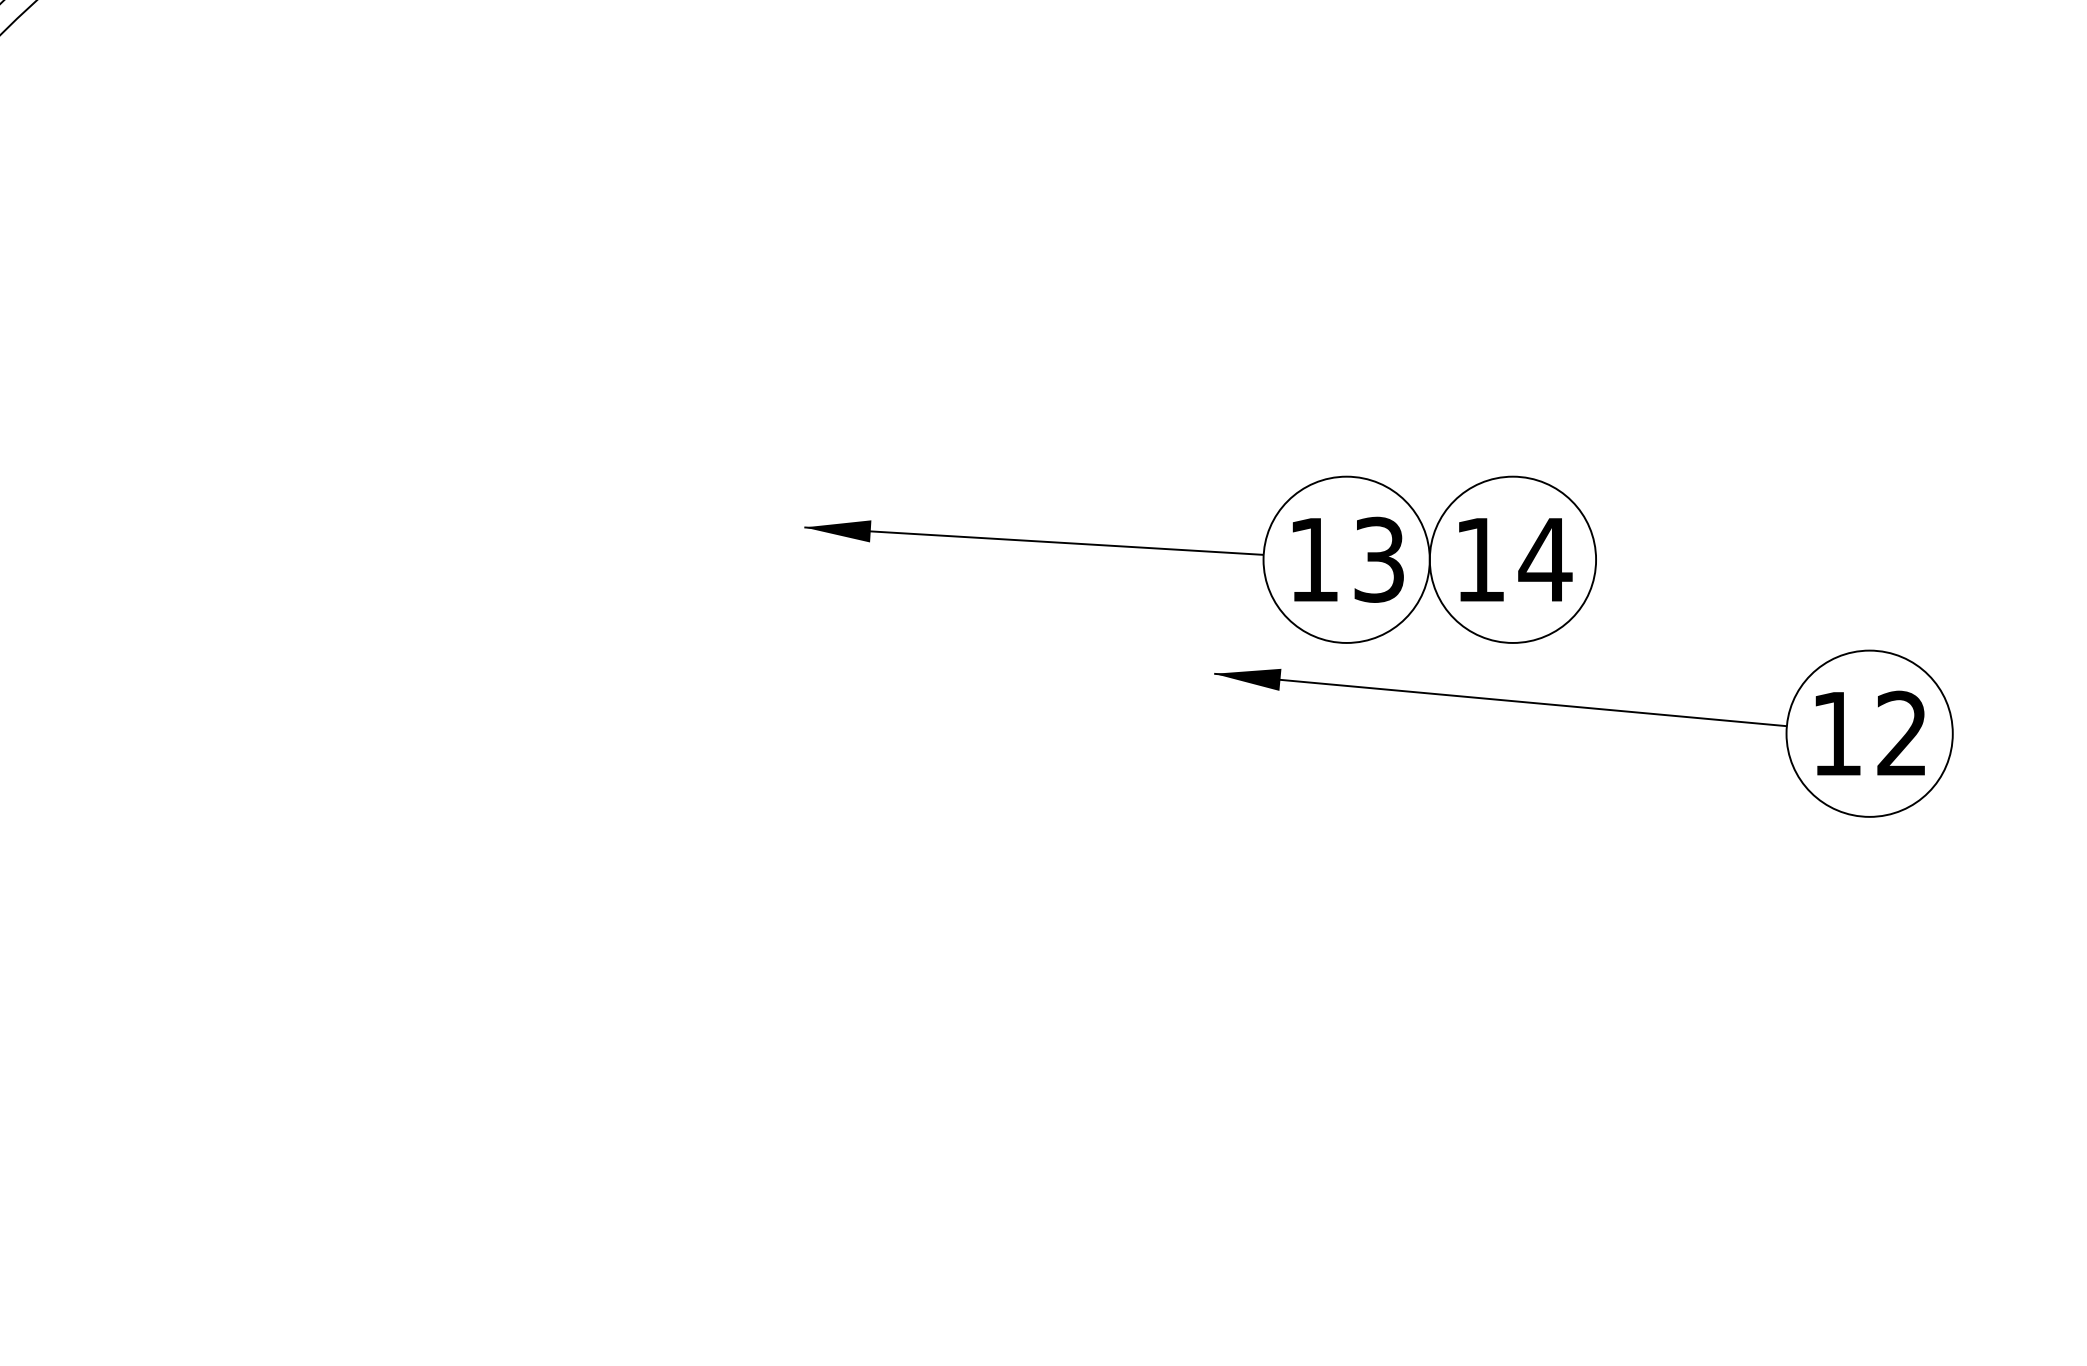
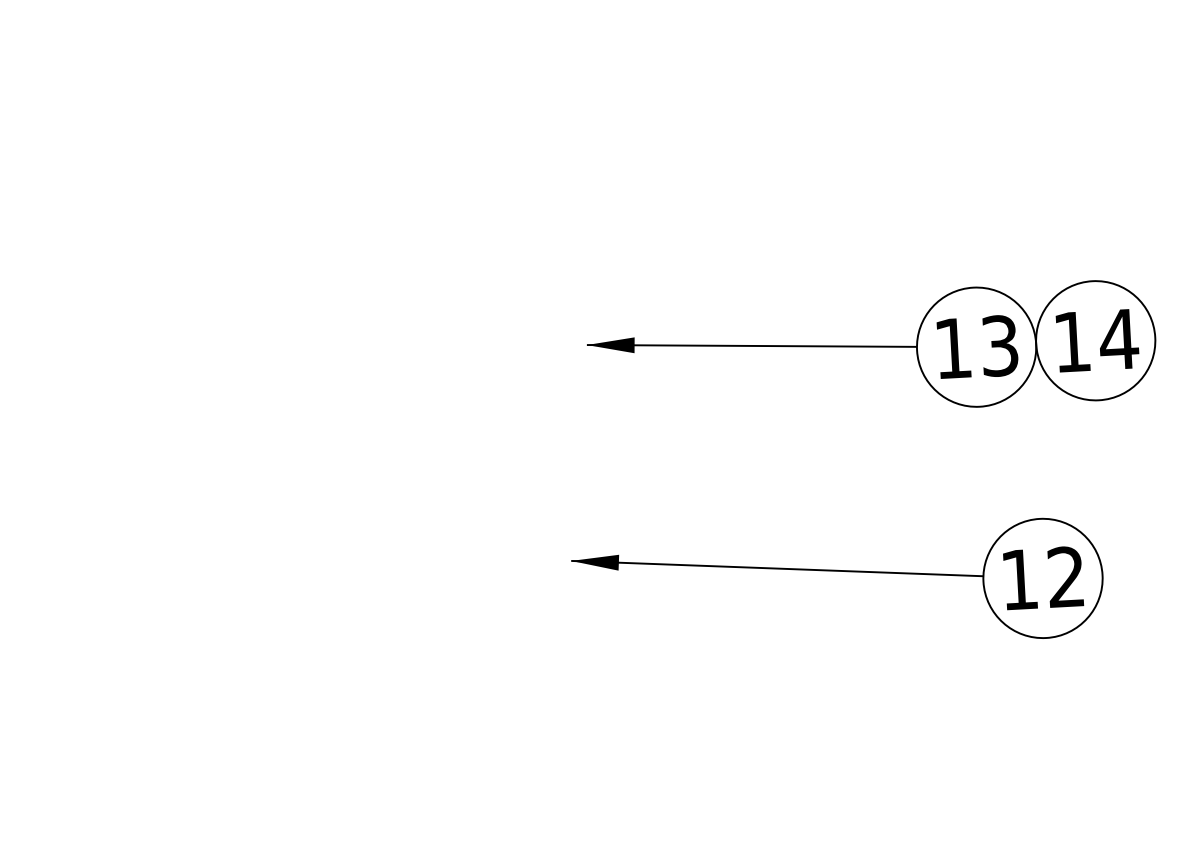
part: (1201, 552) -> (872, 347), moved

